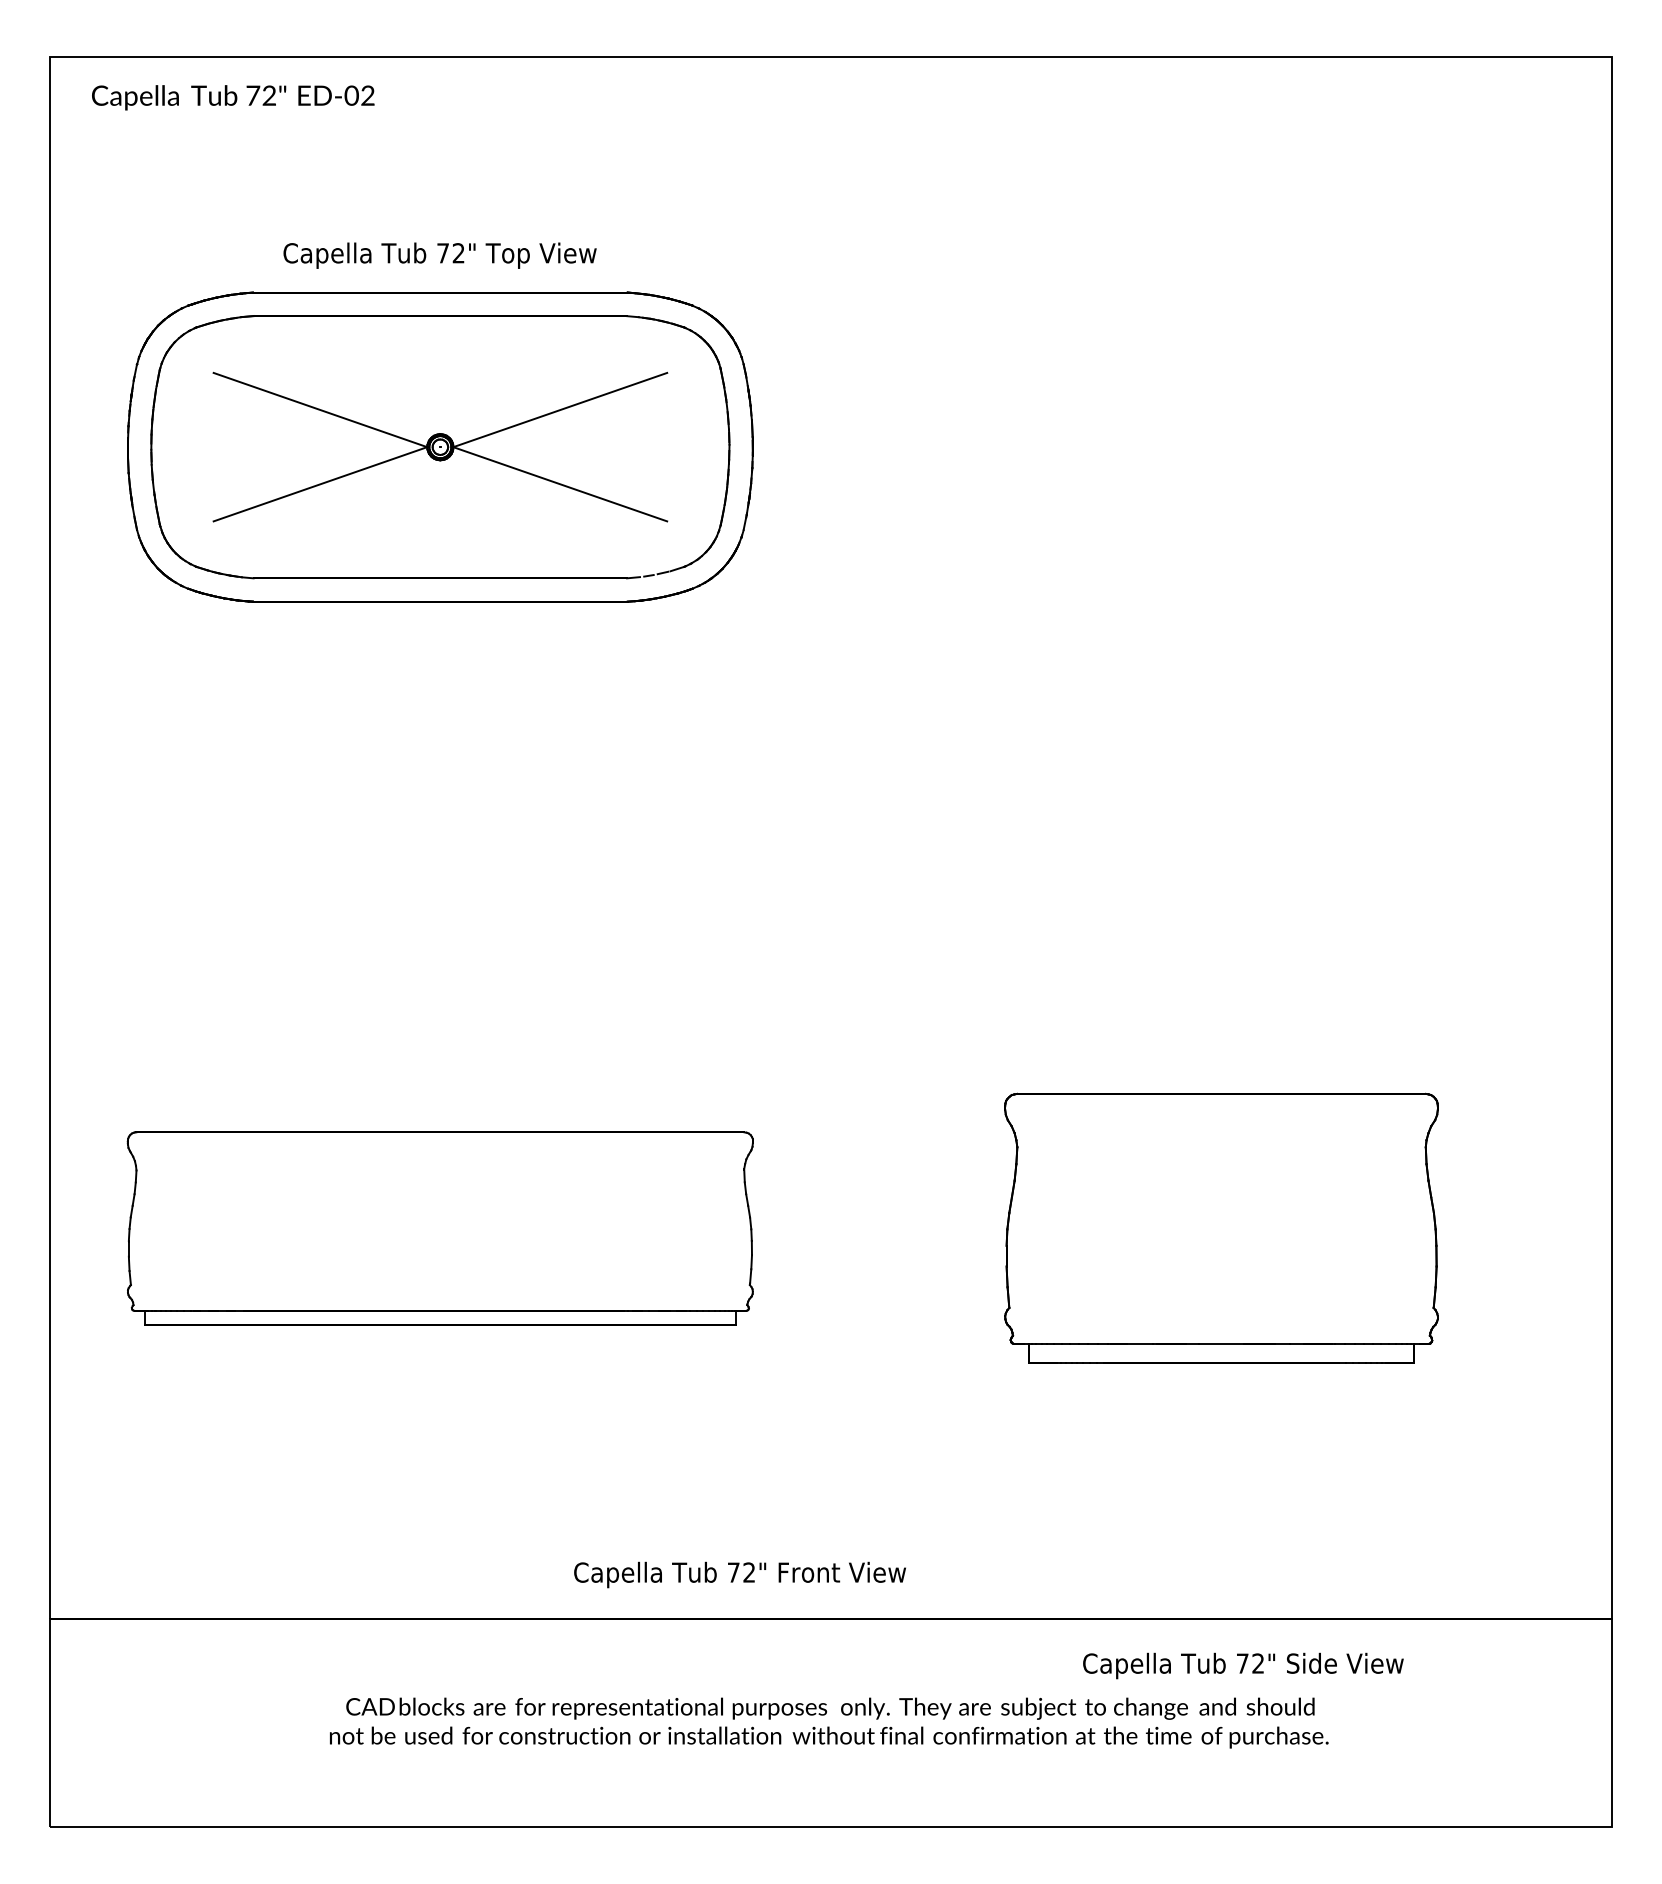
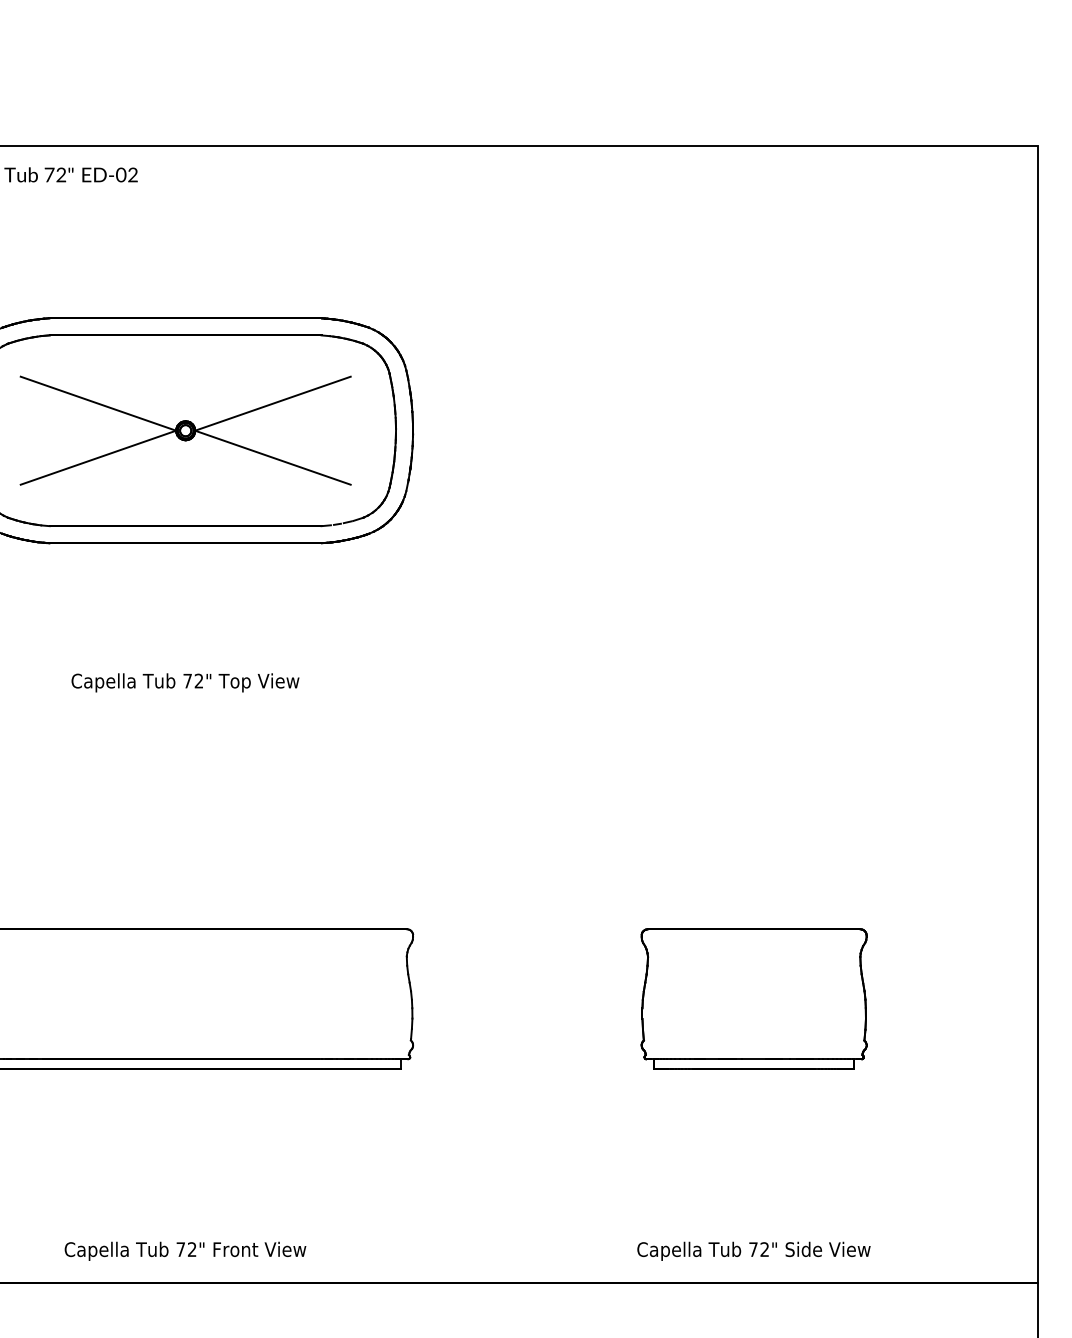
text: (439, 255) -> (185, 682), moved
part: (1221, 1228) -> (754, 999), size x0.71
text: (739, 1574) -> (185, 1250), moved
text: (1243, 1665) -> (754, 1250), moved

